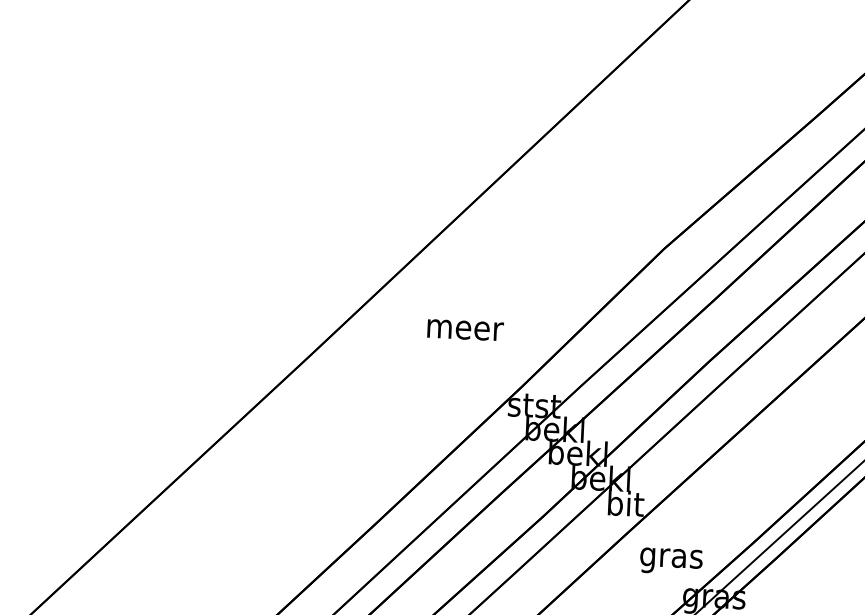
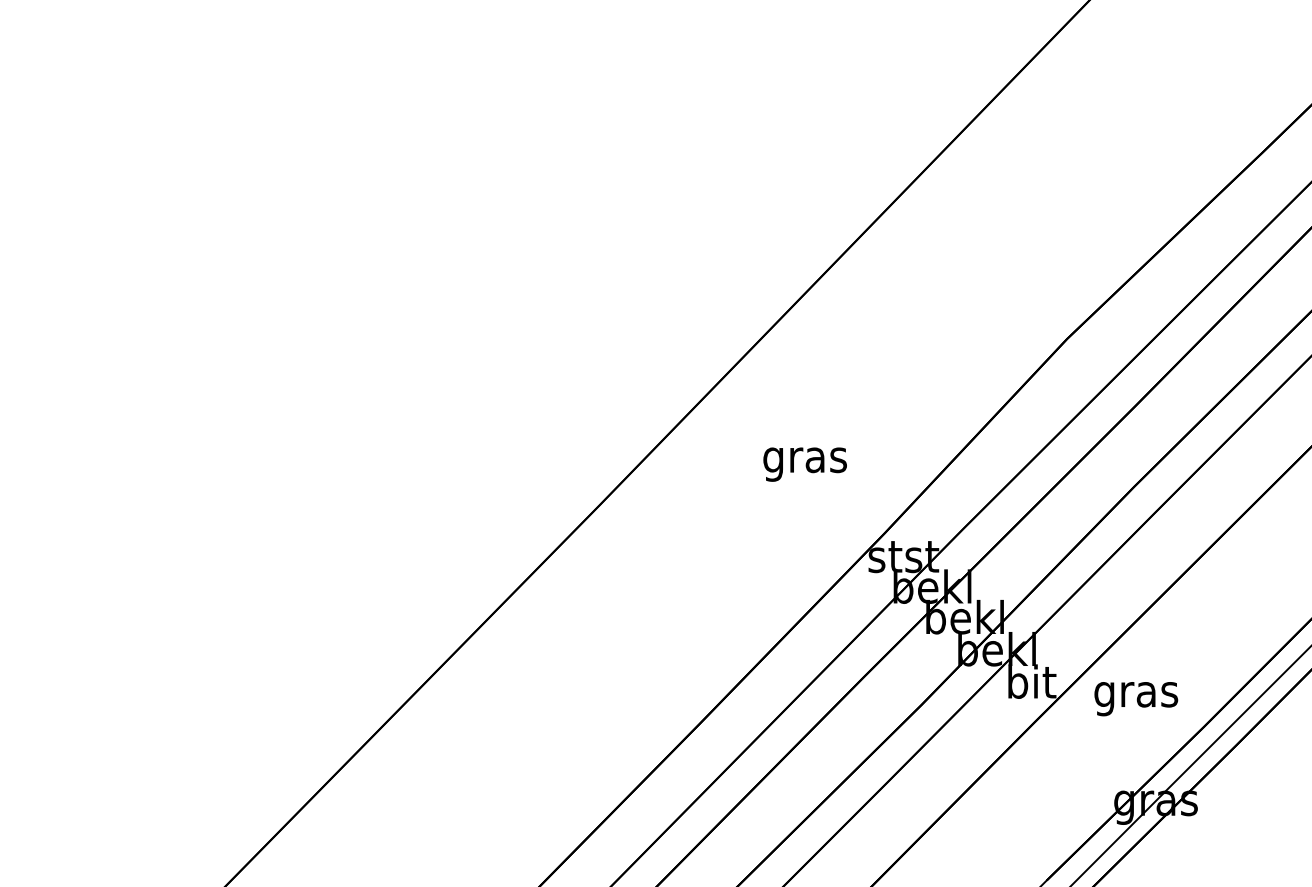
text: (465, 333) -> (806, 464), meer -> gras
text: (671, 561) -> (1136, 699), moved

